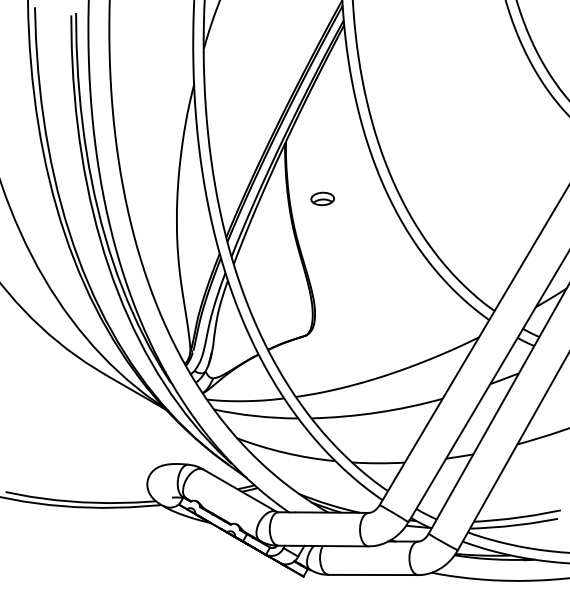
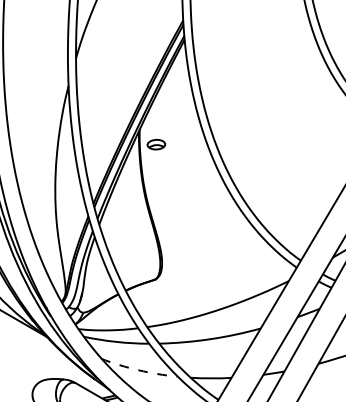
part: (322, 198) -> (156, 144), moved
arc: (284, 452) -> (138, 370), solid -> dashed

